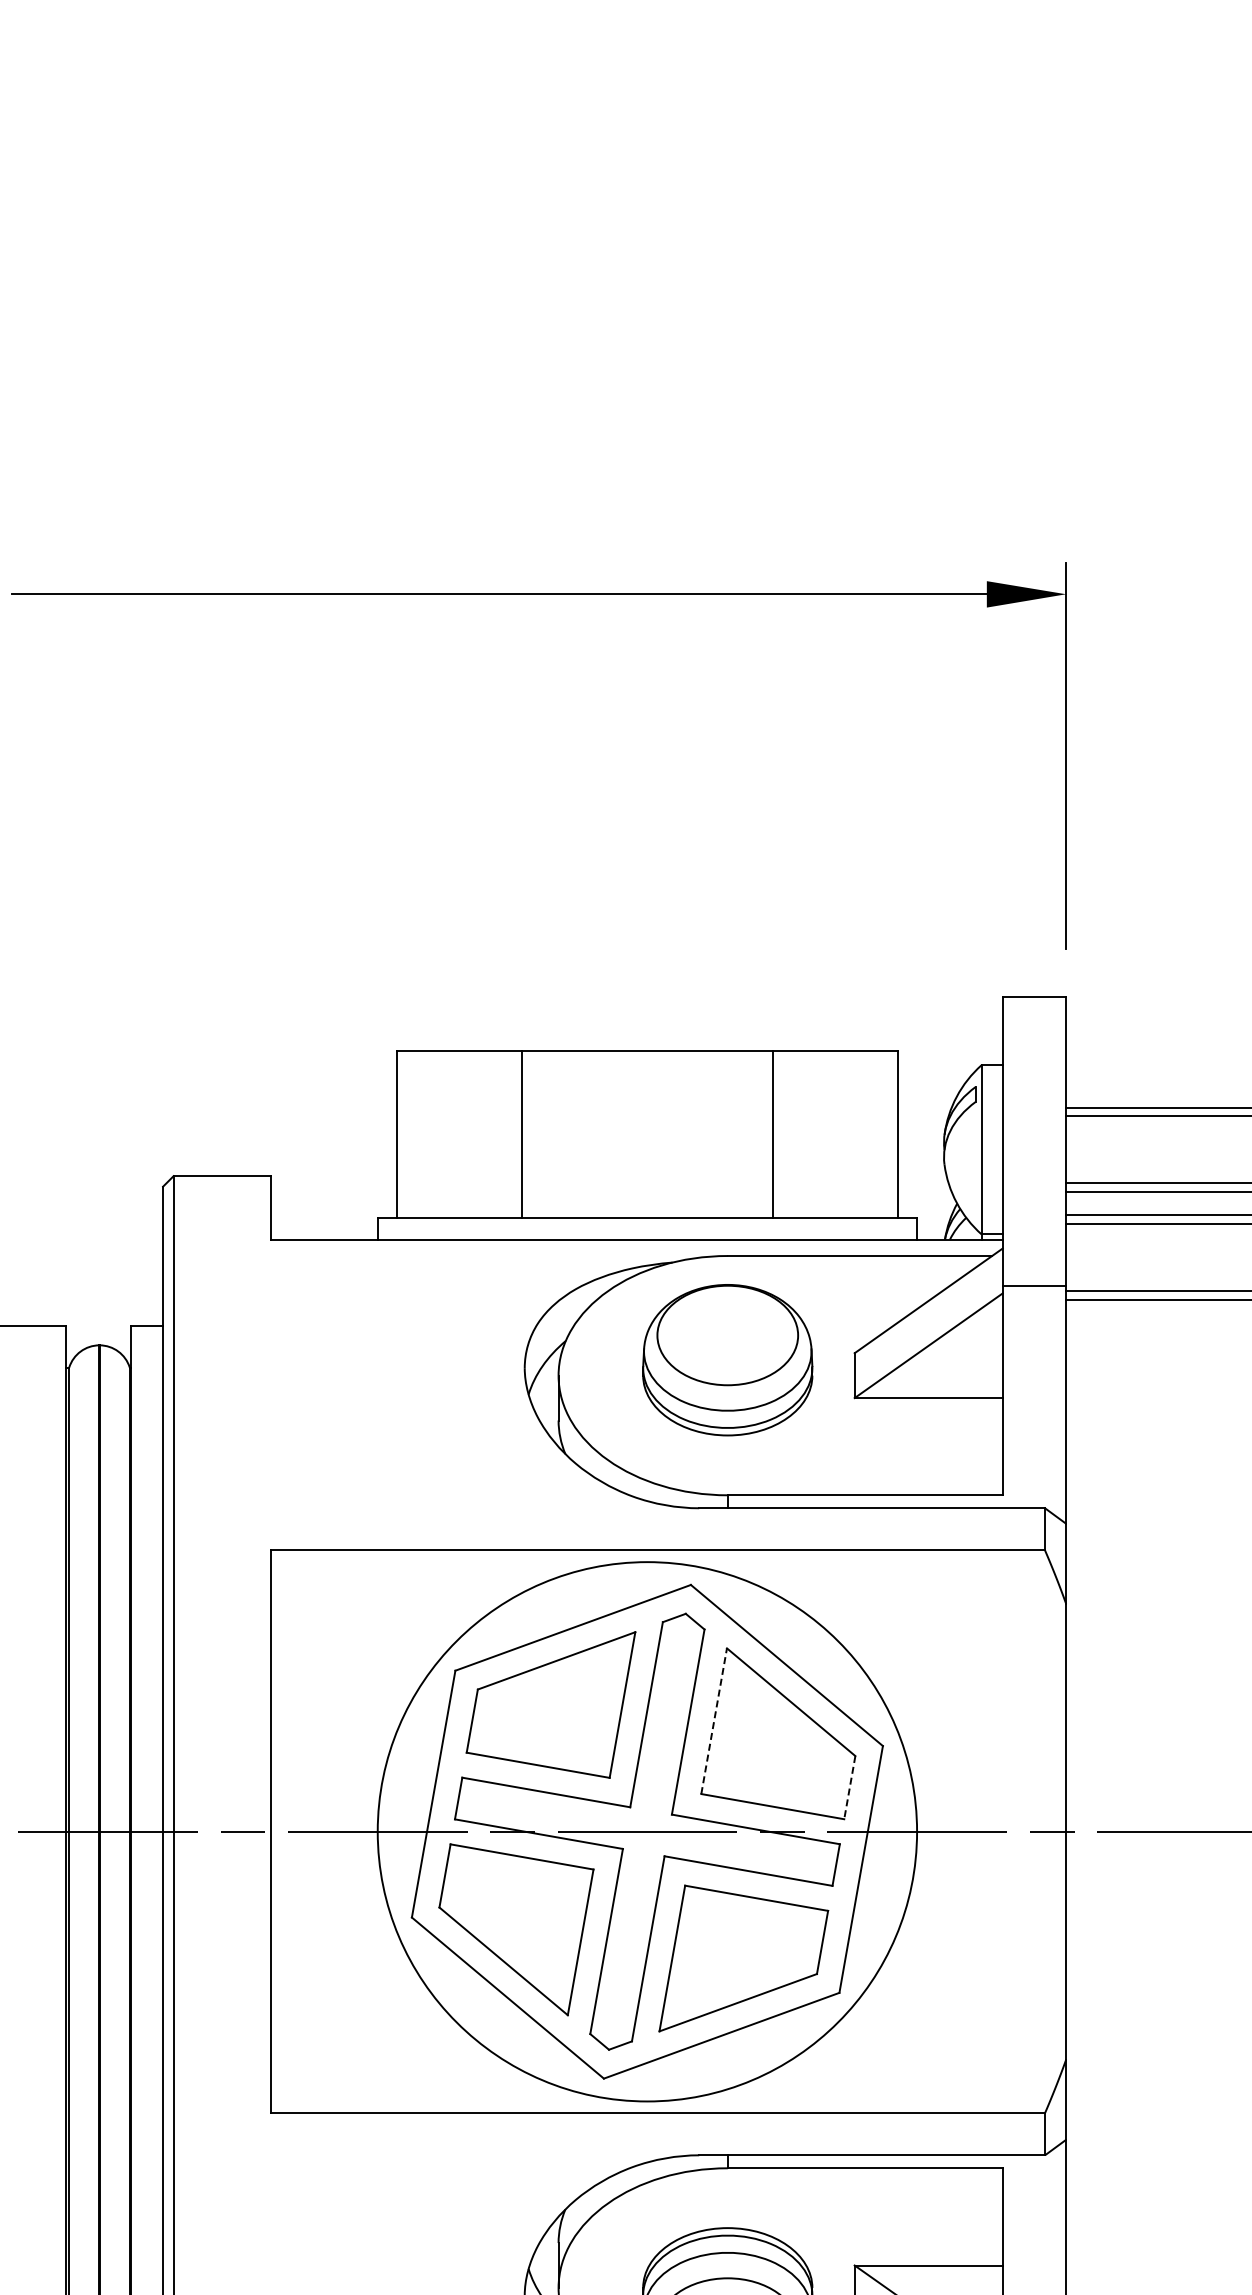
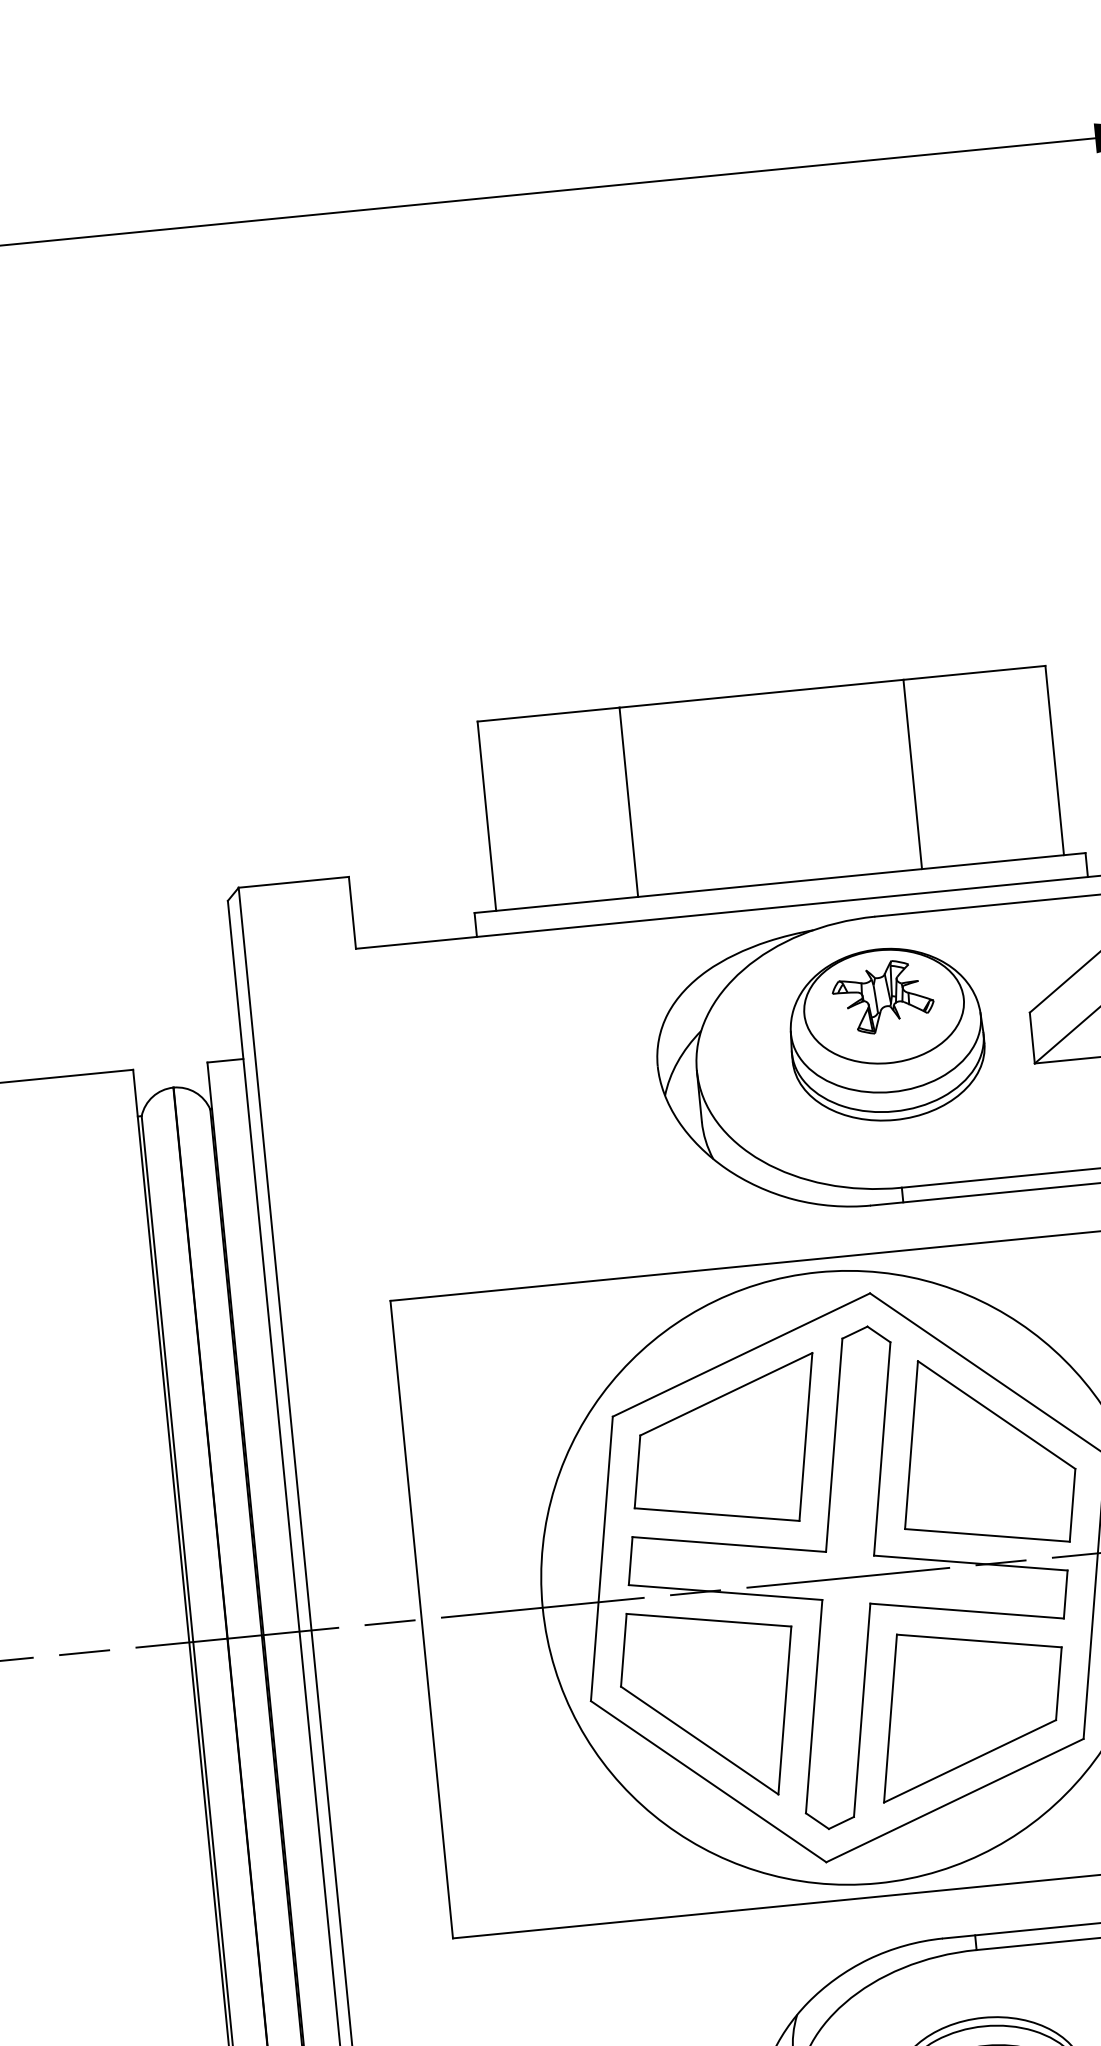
part: (727, 1326) -> (882, 996), added
line: (714, 1721) -> (911, 1445), dashed -> solid
line: (849, 1788) -> (1072, 1506), dashed -> solid

